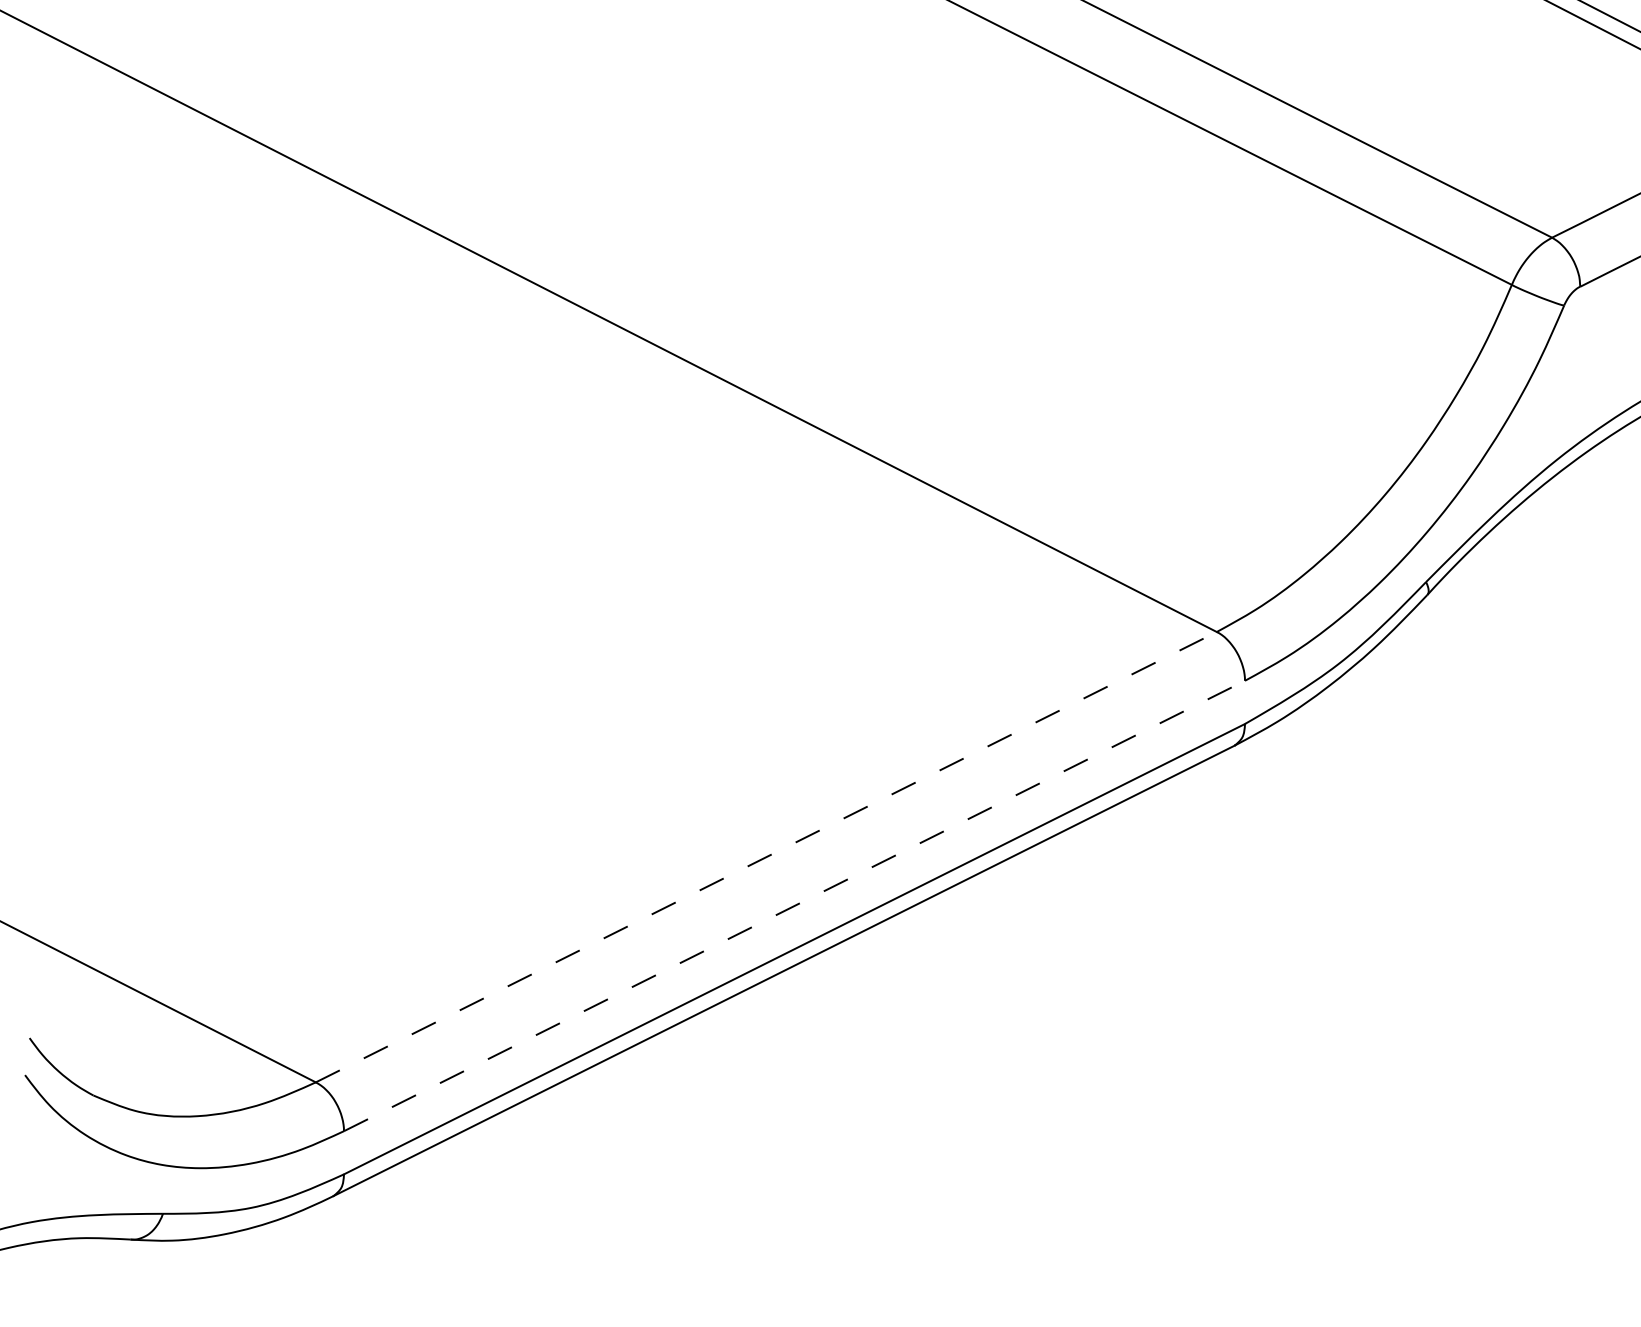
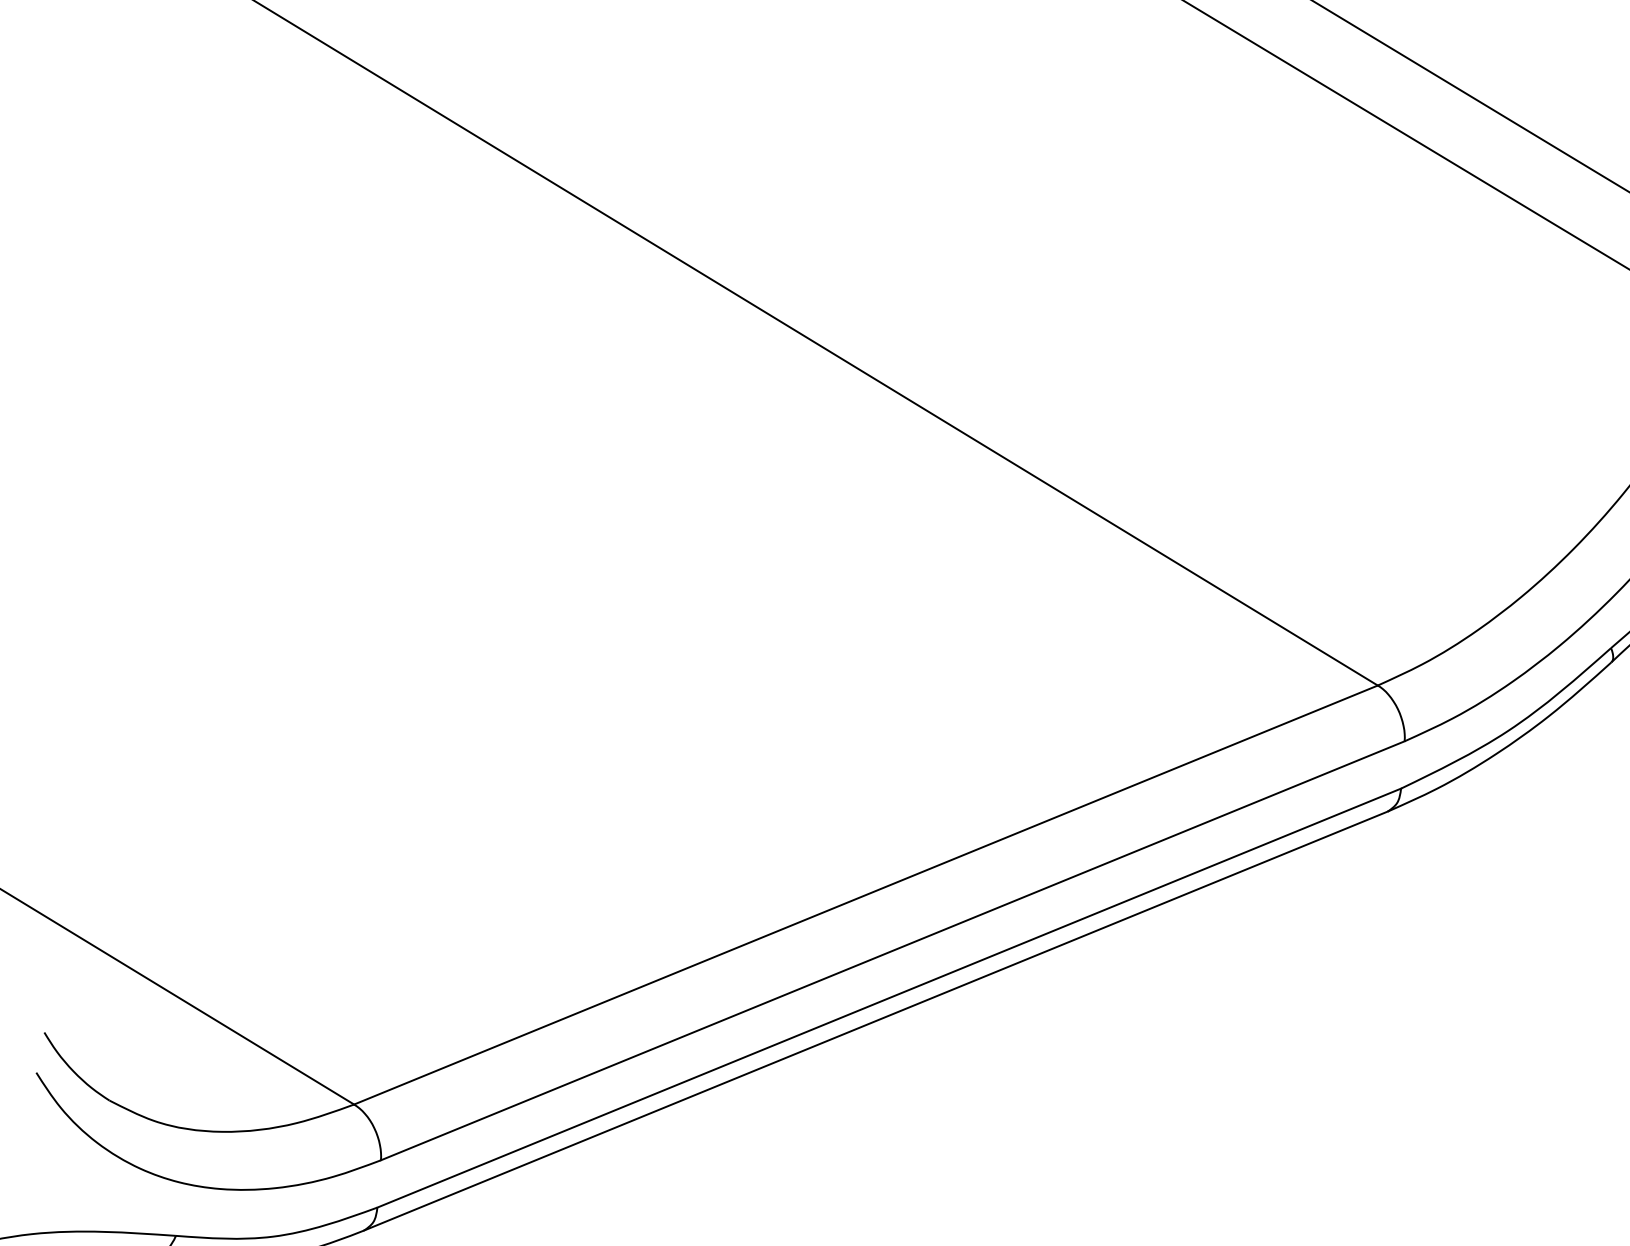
line: (766, 857) -> (866, 895), dashed -> solid
line: (794, 906) -> (892, 951), dashed -> solid

